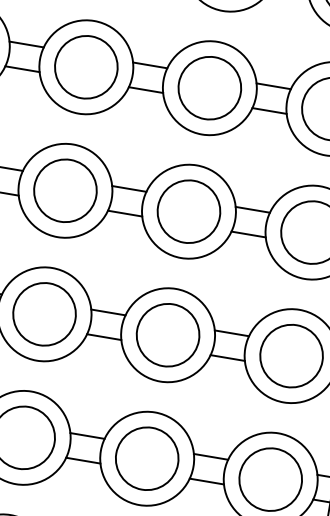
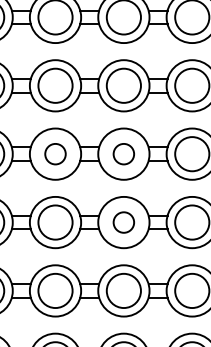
circle: (65, 191) -> (55, 154), size x0.6
circle: (188, 212) -> (123, 154), size x0.6
circle: (167, 335) -> (123, 222), size x0.6

